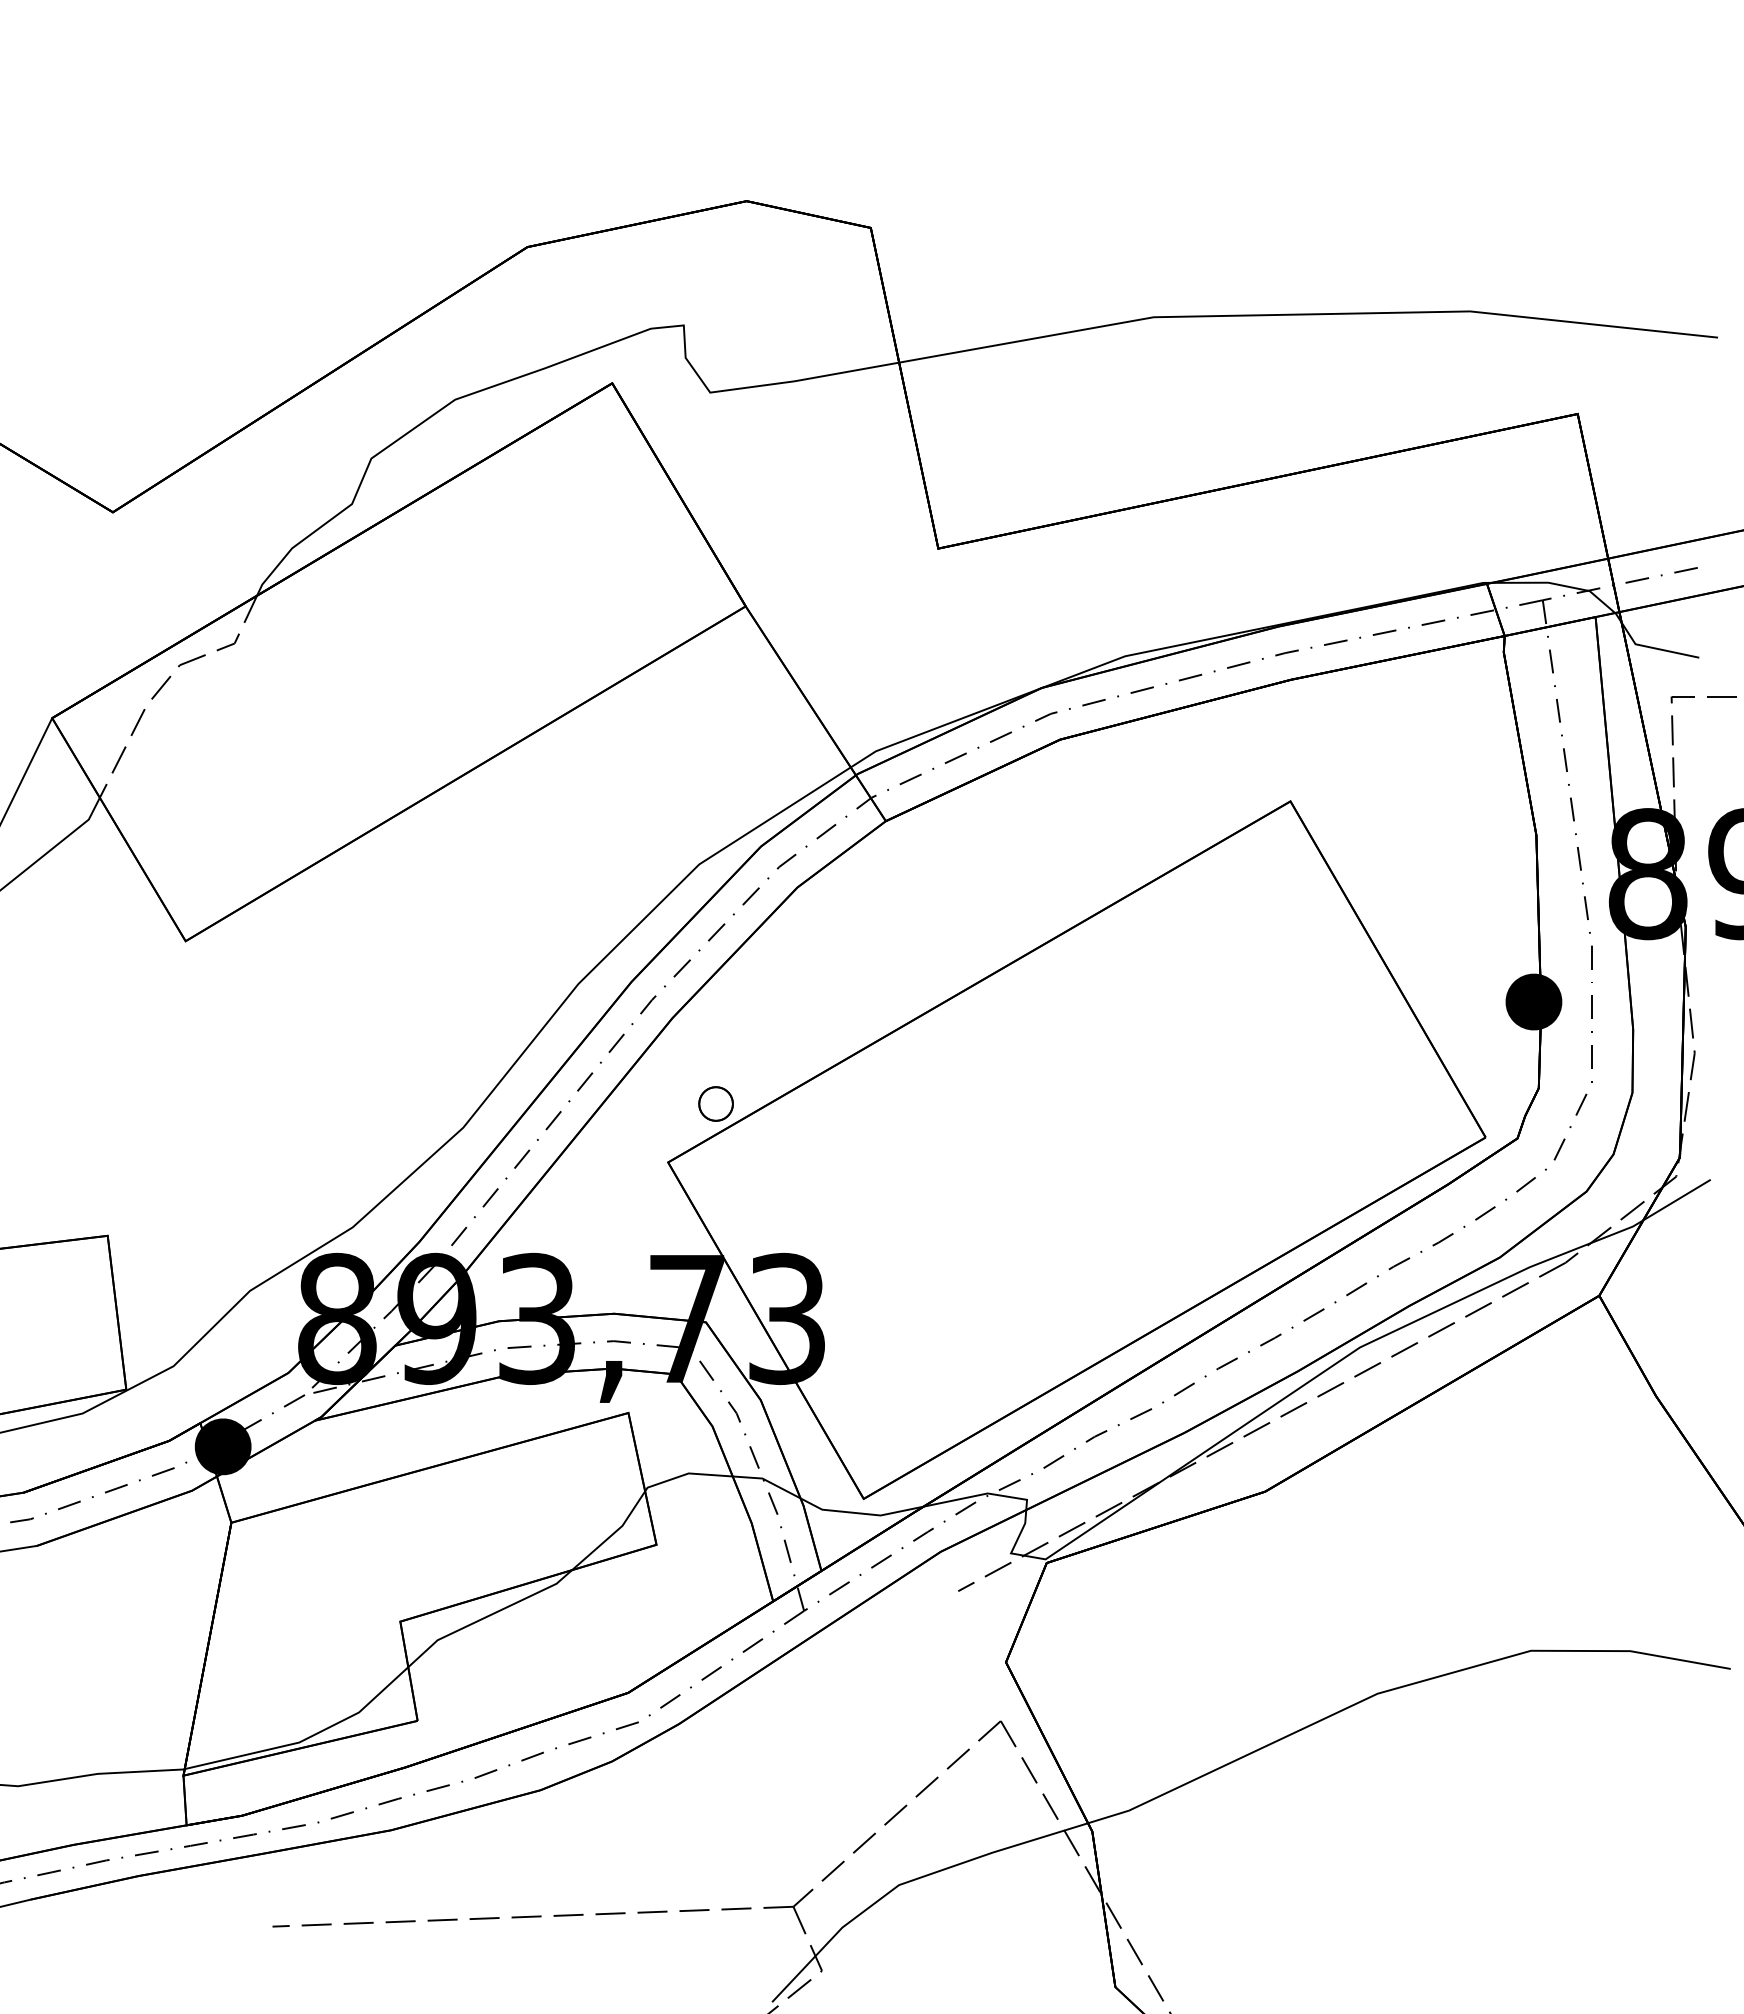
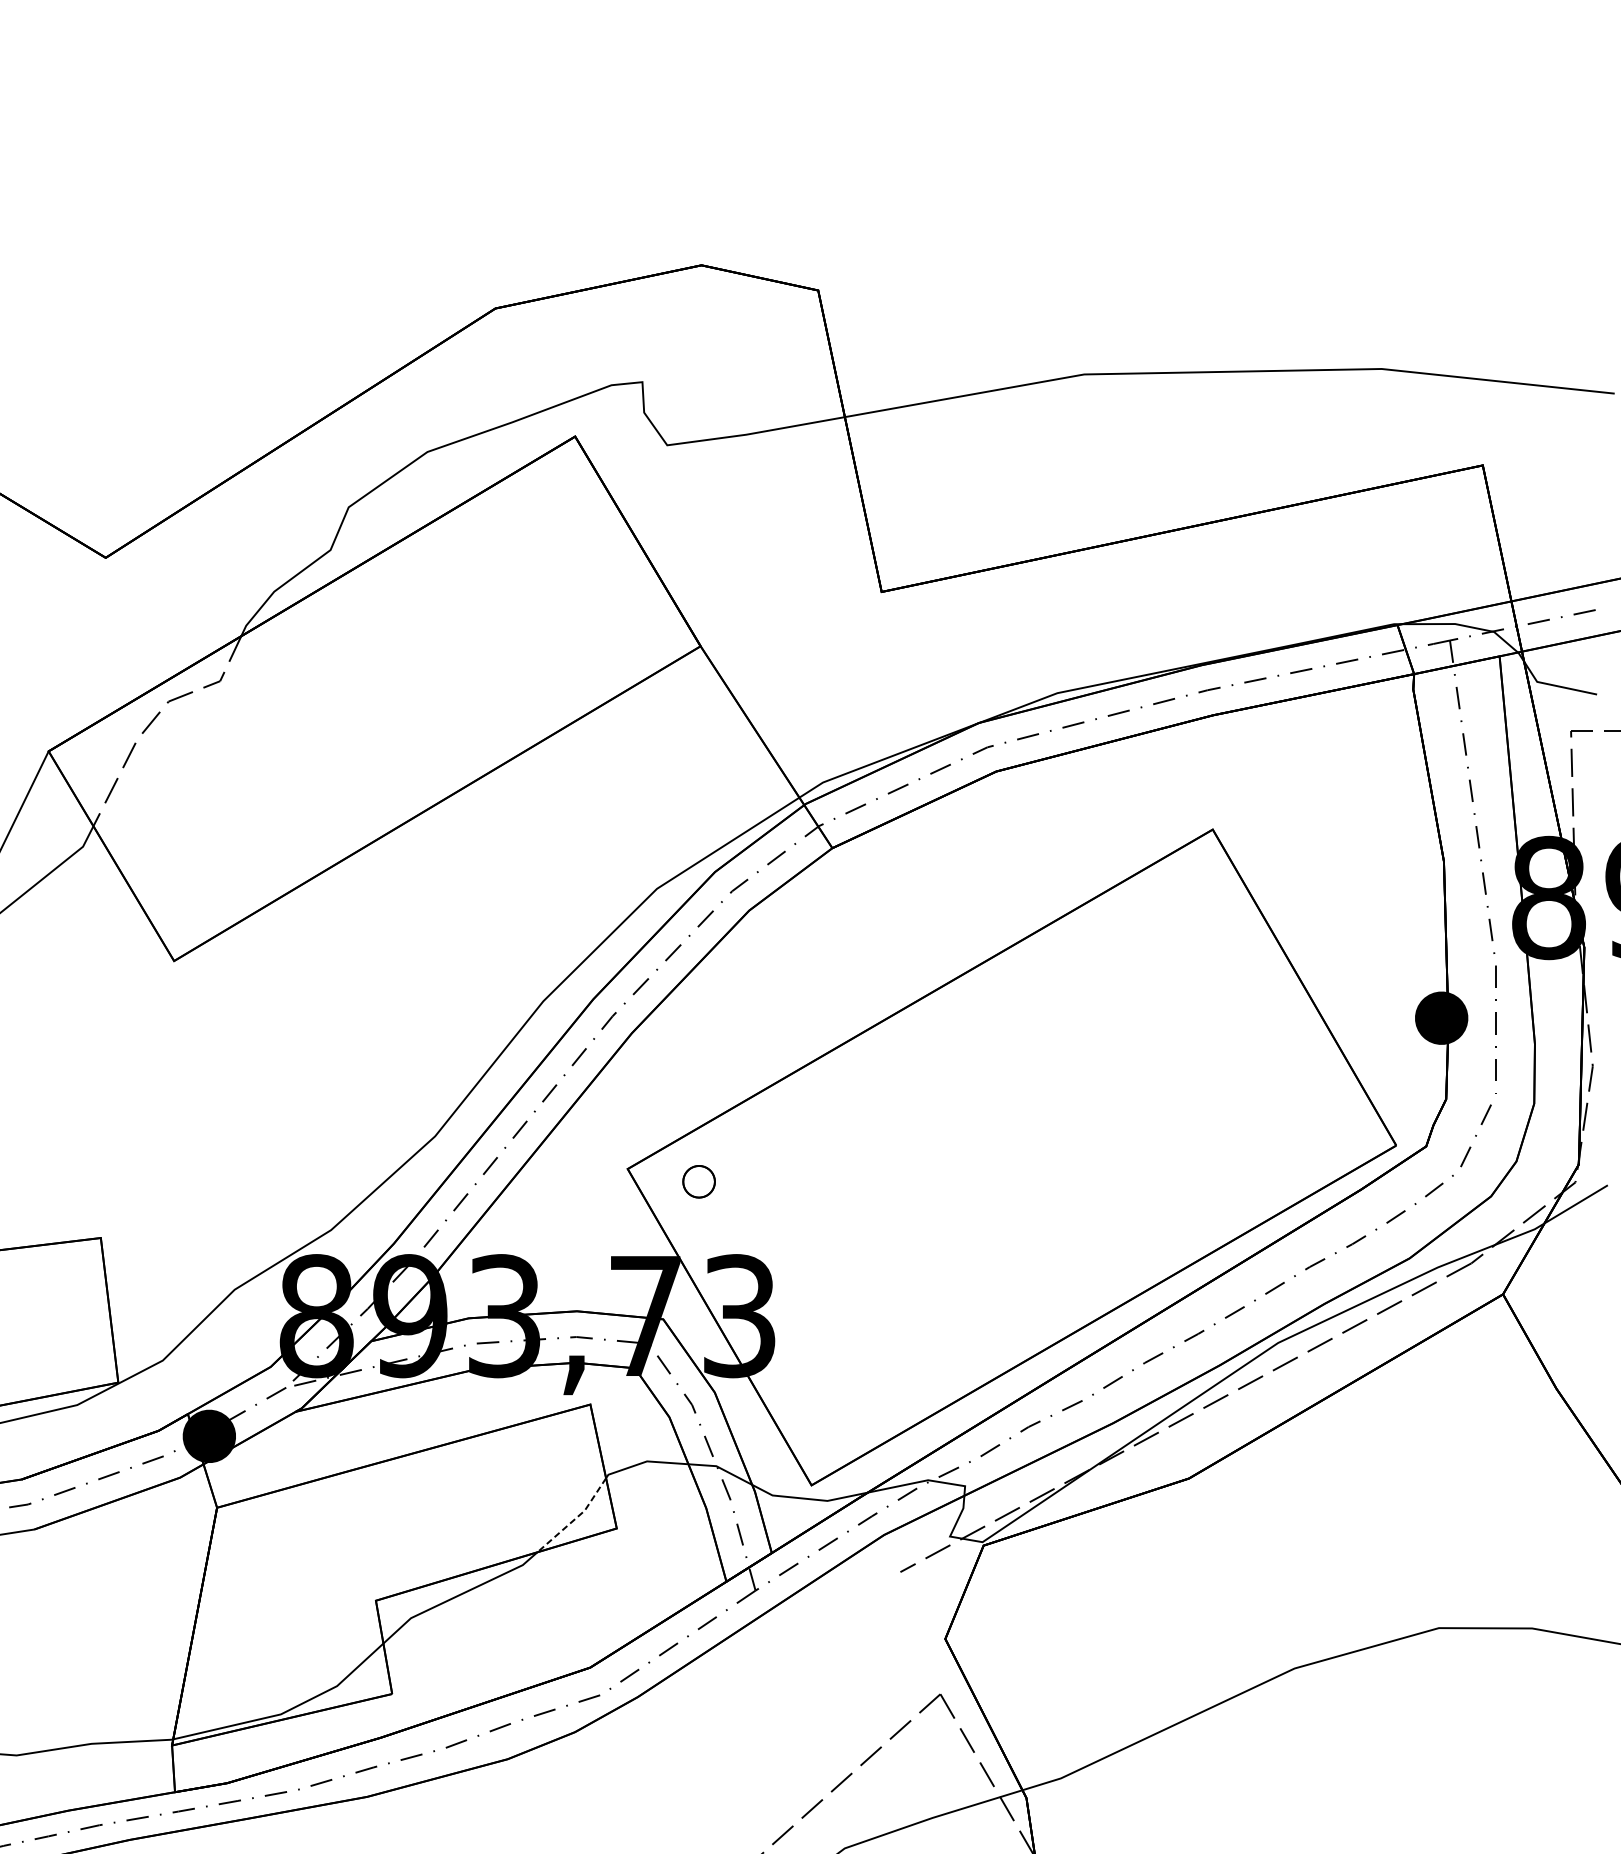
part: (715, 1103) -> (698, 1181), moved
line: (612, 1534) -> (575, 1518), solid -> dashed

